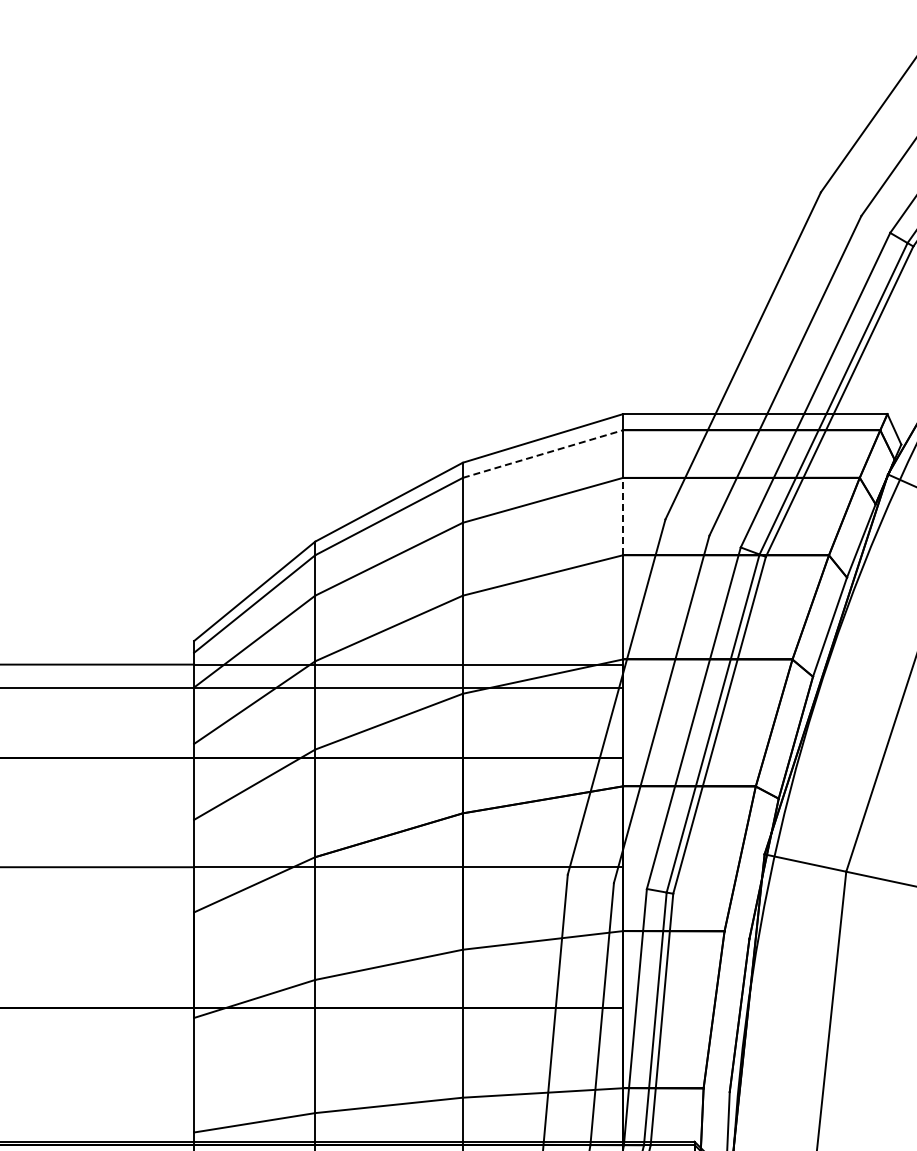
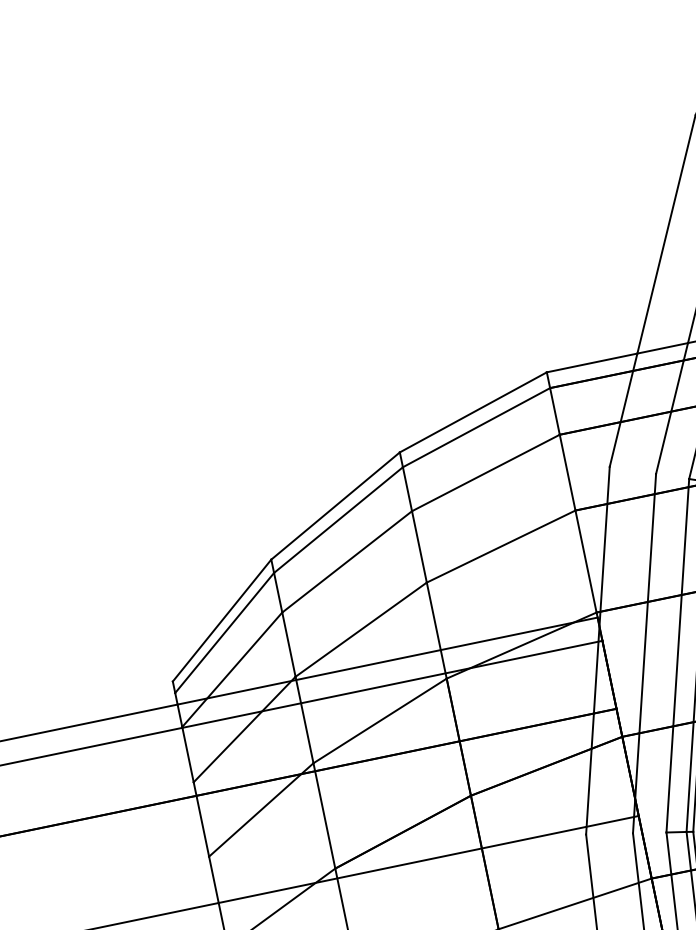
line: (542, 454) -> (476, 428), dashed -> solid
line: (623, 516) -> (568, 472), dashed -> solid

